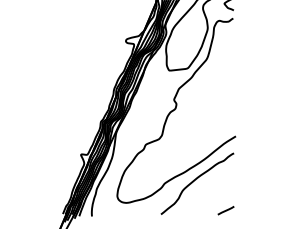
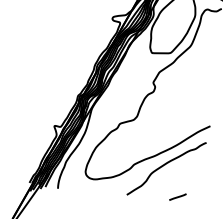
line: (225, 210) -> (177, 196), moved

